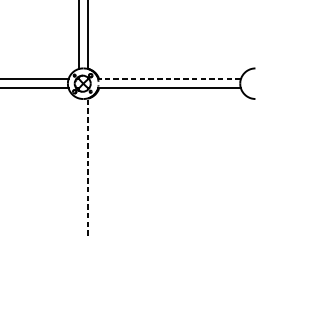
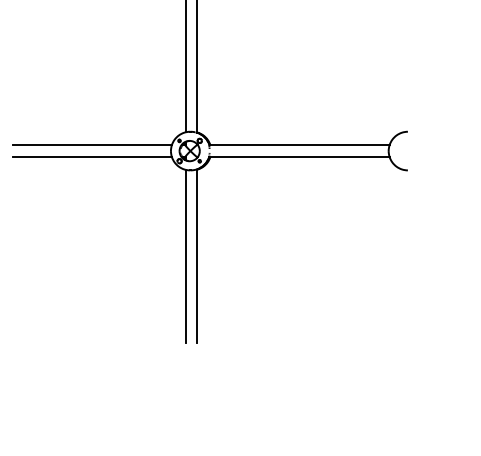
line: (169, 79) -> (299, 145), dashed -> solid
line: (79, 167) -> (185, 256), added
line: (88, 167) -> (196, 256), dashed -> solid

